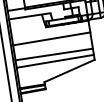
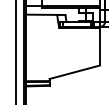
line: (51, 39) -> (62, 39), removed
line: (53, 54) -> (62, 54), removed
line: (54, 60) -> (62, 60), removed

